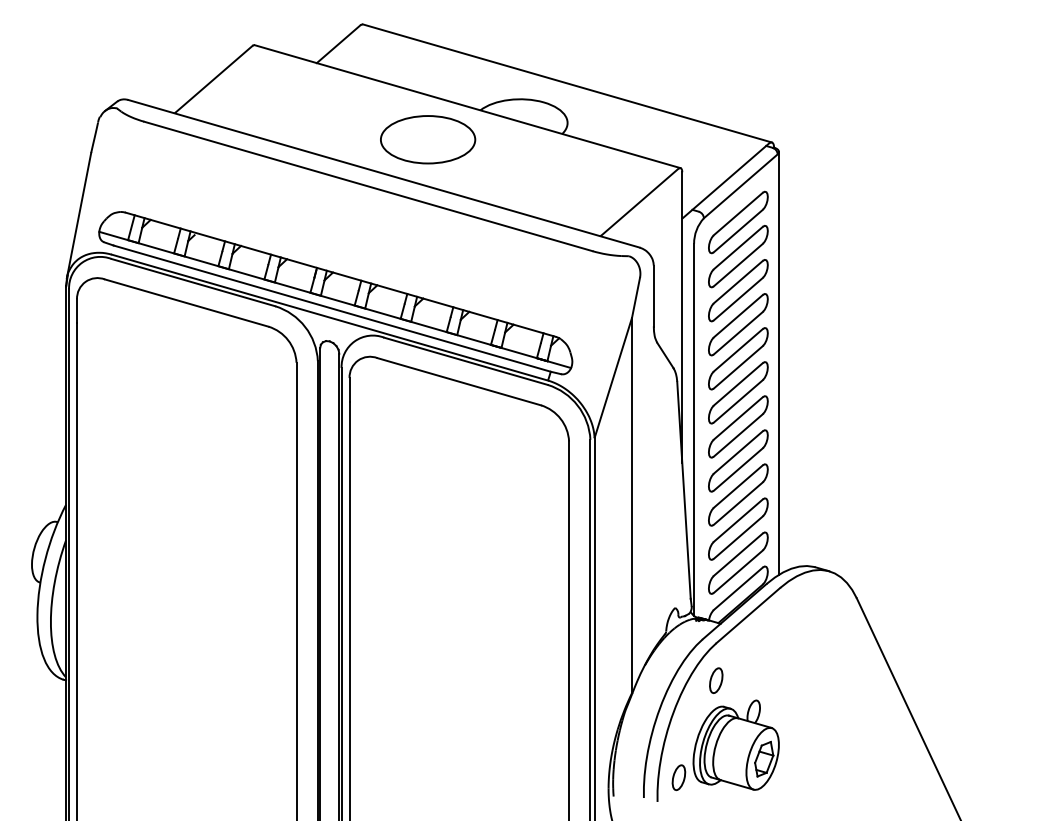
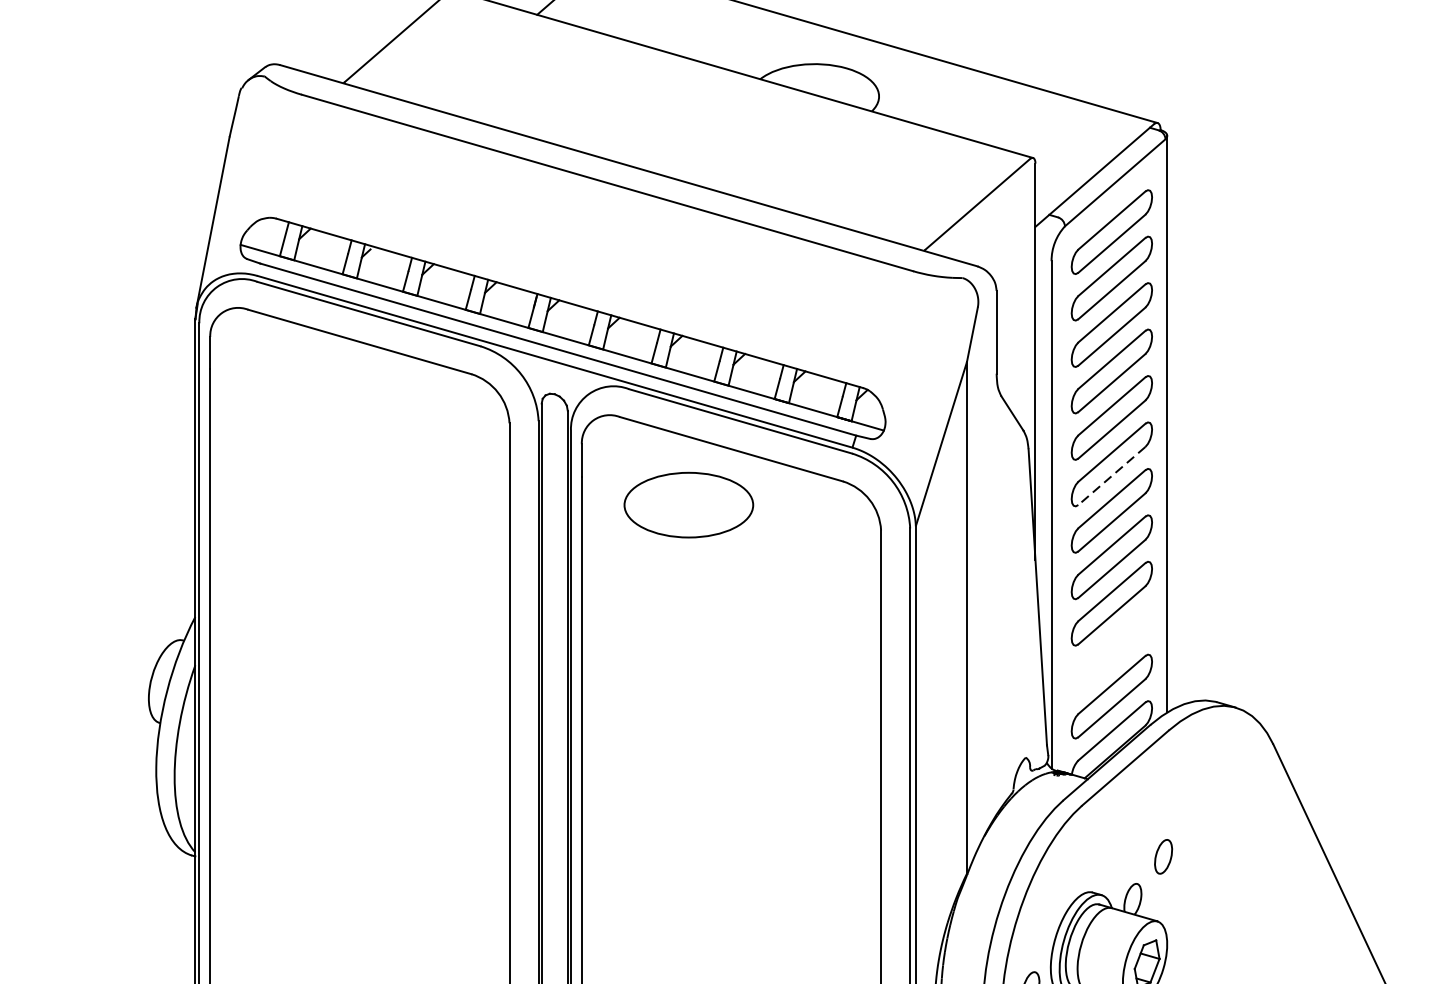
part: (428, 139) -> (689, 504), moved
line: (738, 401) -> (1112, 476), solid -> dashed
part: (738, 528) -> (1112, 649), removed
part: (716, 680) -> (1163, 856), moved

